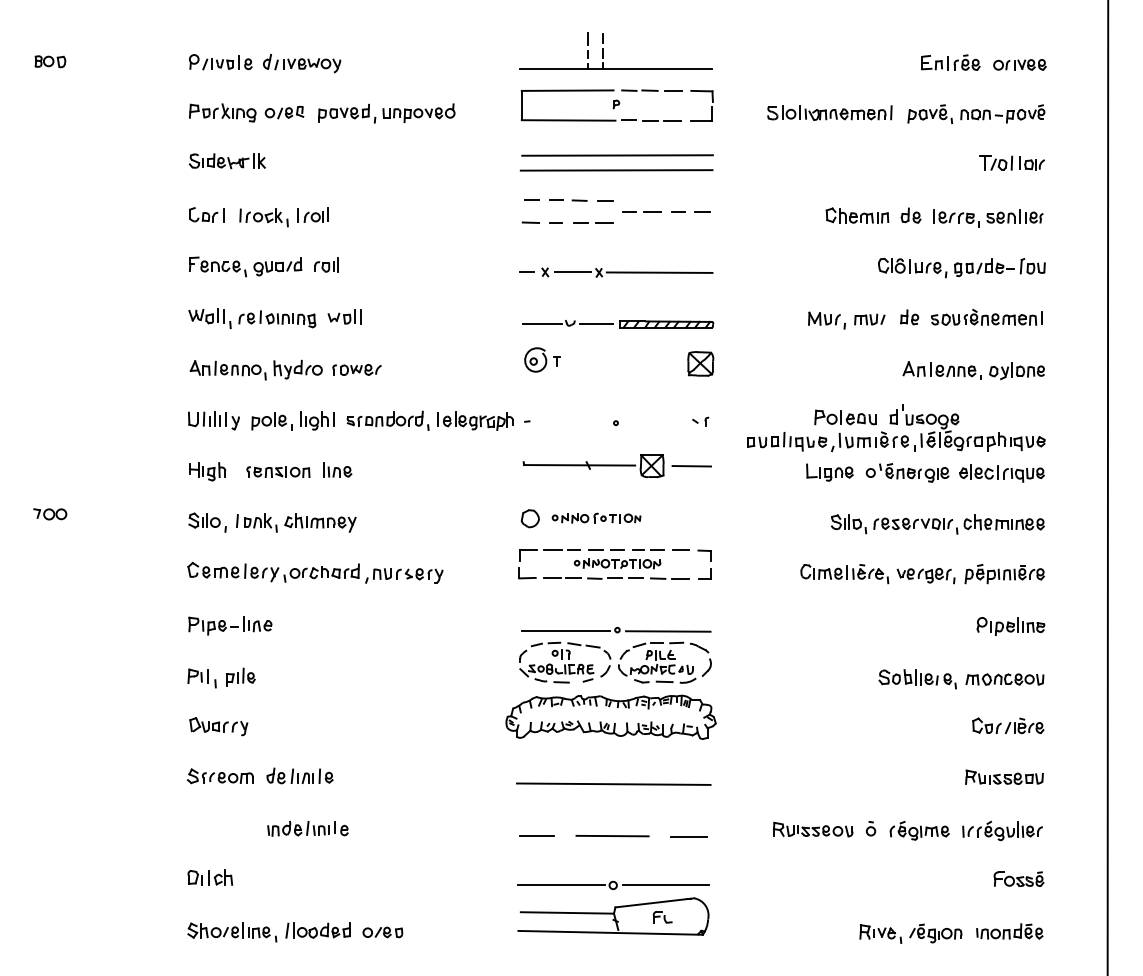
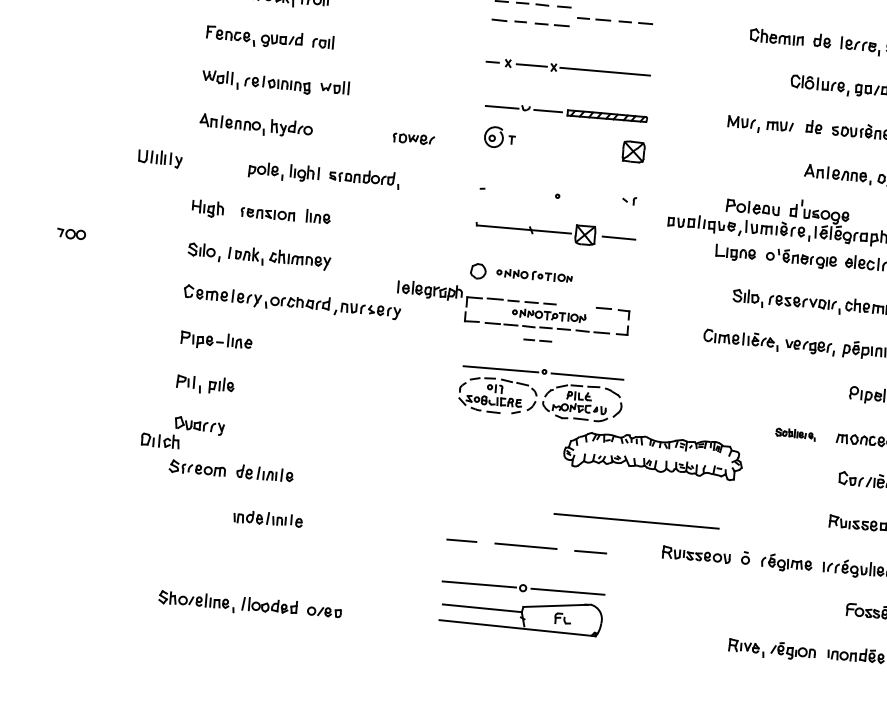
part: (356, 369) -> (413, 138), moved
part: (213, 420) -> (159, 158), moved
part: (475, 420) -> (429, 290), moved
line: (650, 549) -> (539, 340), moved
part: (917, 679) -> (795, 434), size x0.6
part: (610, 716) -> (653, 454), moved
line: (613, 783) -> (636, 520), moved
part: (210, 877) -> (160, 440), moved

